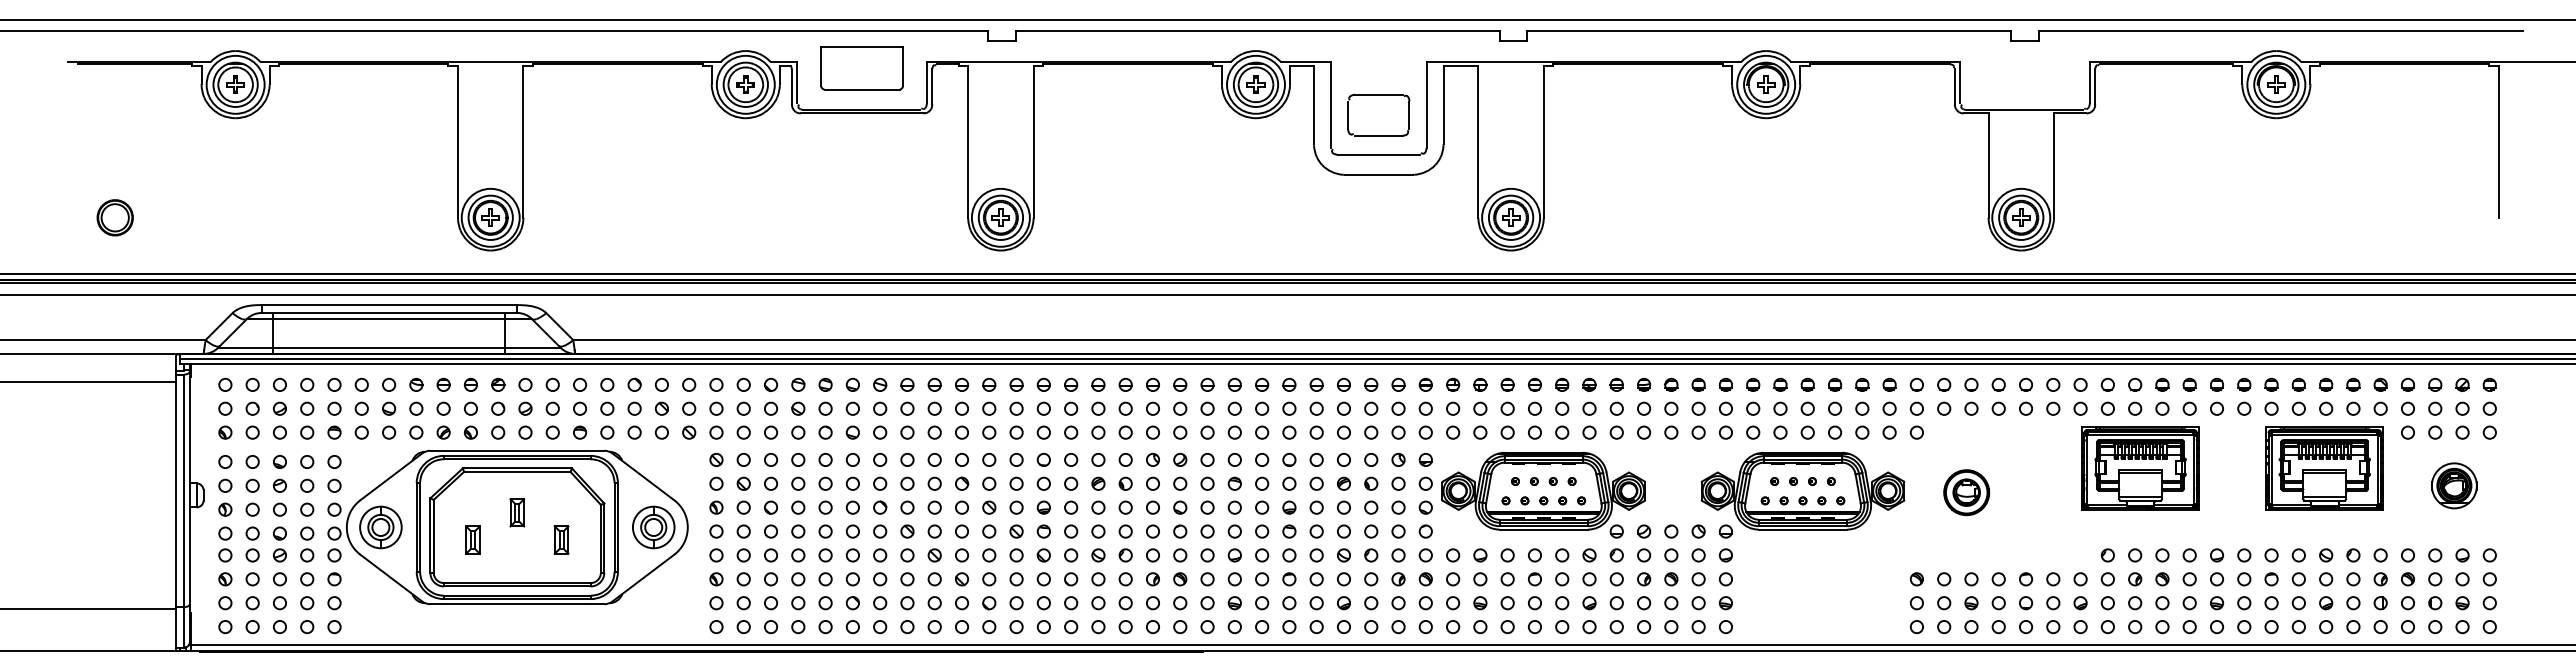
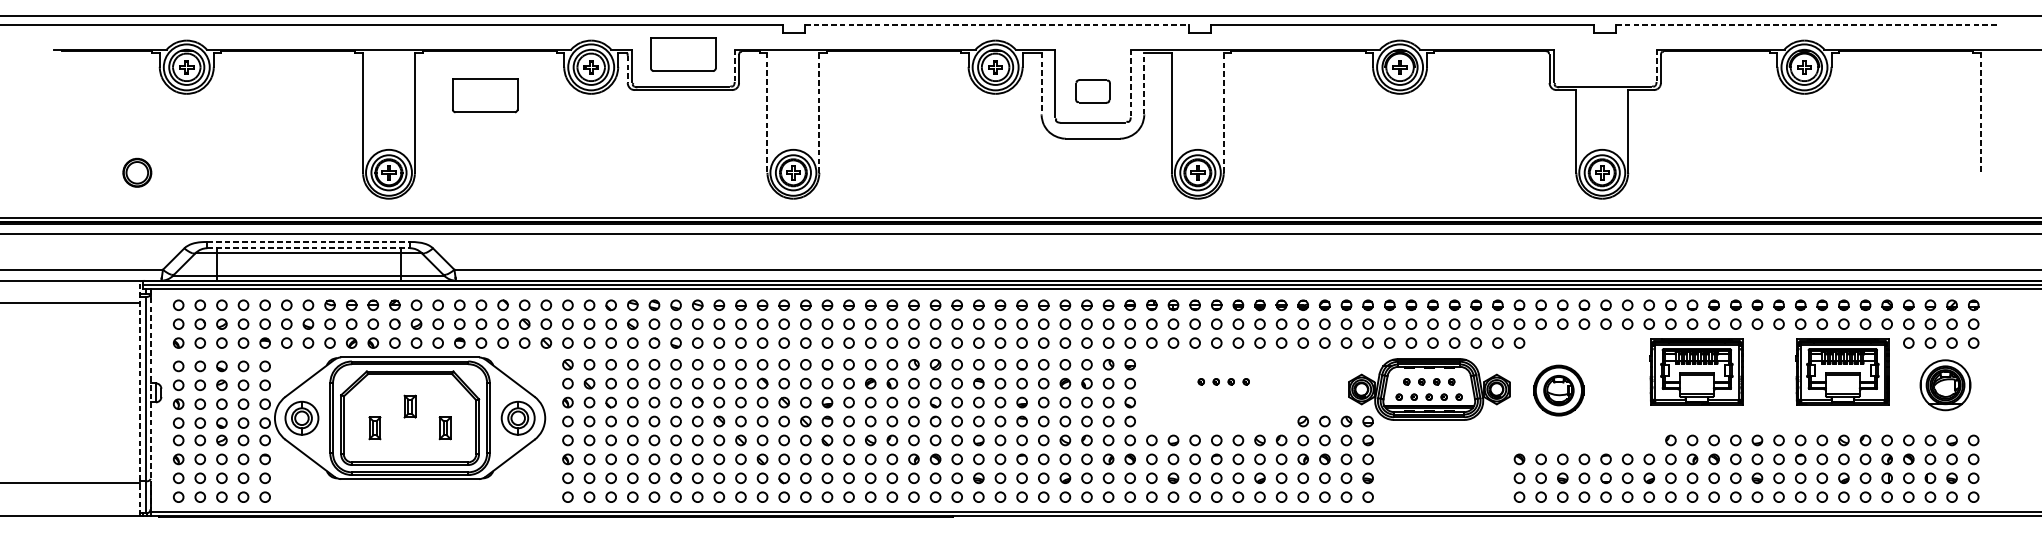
line: (1258, 30) -> (997, 24), solid -> dashed
line: (2281, 30) -> (1808, 24), solid -> dashed
line: (926, 83) -> (734, 66), solid -> dashed
line: (2089, 83) -> (1656, 66), solid -> dashed
line: (791, 87) -> (627, 69), solid -> dashed
line: (1313, 105) -> (1041, 83), solid -> dashed
line: (1426, 105) -> (1130, 83), solid -> dashed
line: (1443, 105) -> (1144, 83), solid -> dashed
part: (1378, 114) -> (1092, 90), size x0.7
part: (611, 120) -> (484, 95), added
line: (968, 142) -> (767, 113), solid -> dashed
line: (1033, 142) -> (819, 113), solid -> dashed
line: (1543, 142) -> (1223, 113), solid -> dashed
line: (2498, 142) -> (1980, 113), solid -> dashed
part: (114, 217) -> (136, 172), moved
line: (389, 305) -> (308, 242), solid -> dashed
line: (389, 312) -> (308, 247), solid -> dashed
part: (2454, 485) -> (1945, 385), size x1.4
part: (1966, 492) -> (1558, 390), size x1.4
part: (1543, 494) -> (1223, 392), removed
line: (176, 502) -> (139, 398), solid -> dashed
line: (189, 503) -> (150, 399), solid -> dashed

